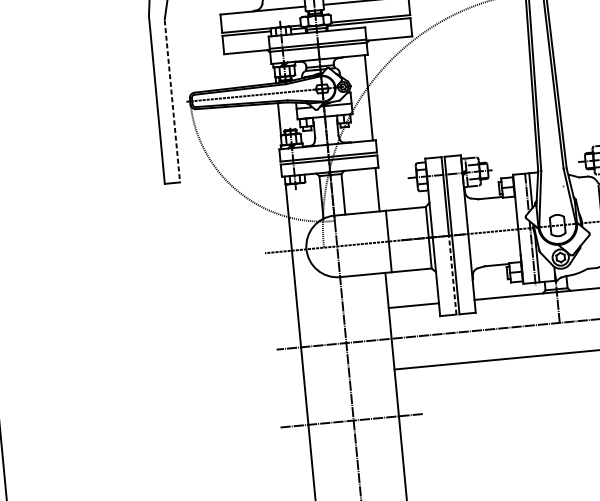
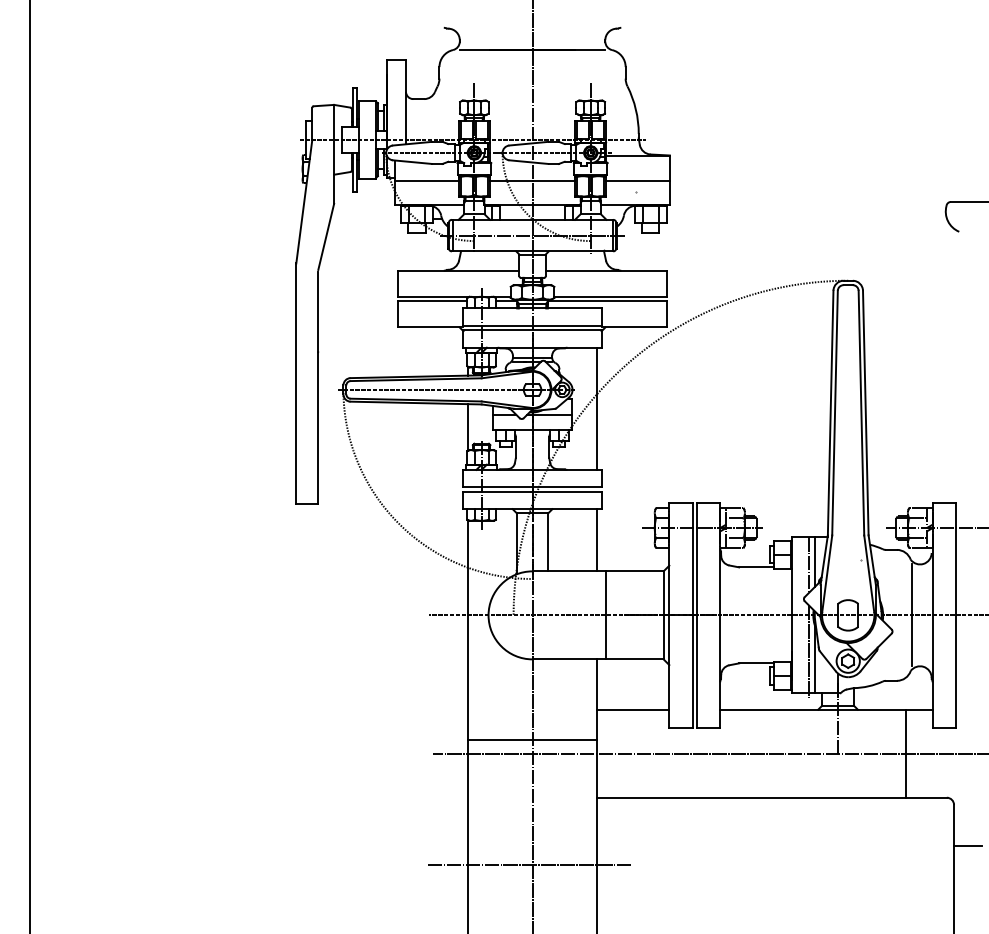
line: (172, 101) -> (318, 387), dashed -> solid
line: (452, 275) -> (692, 671), dashed -> solid
line: (345, 333) -> (532, 740), added

